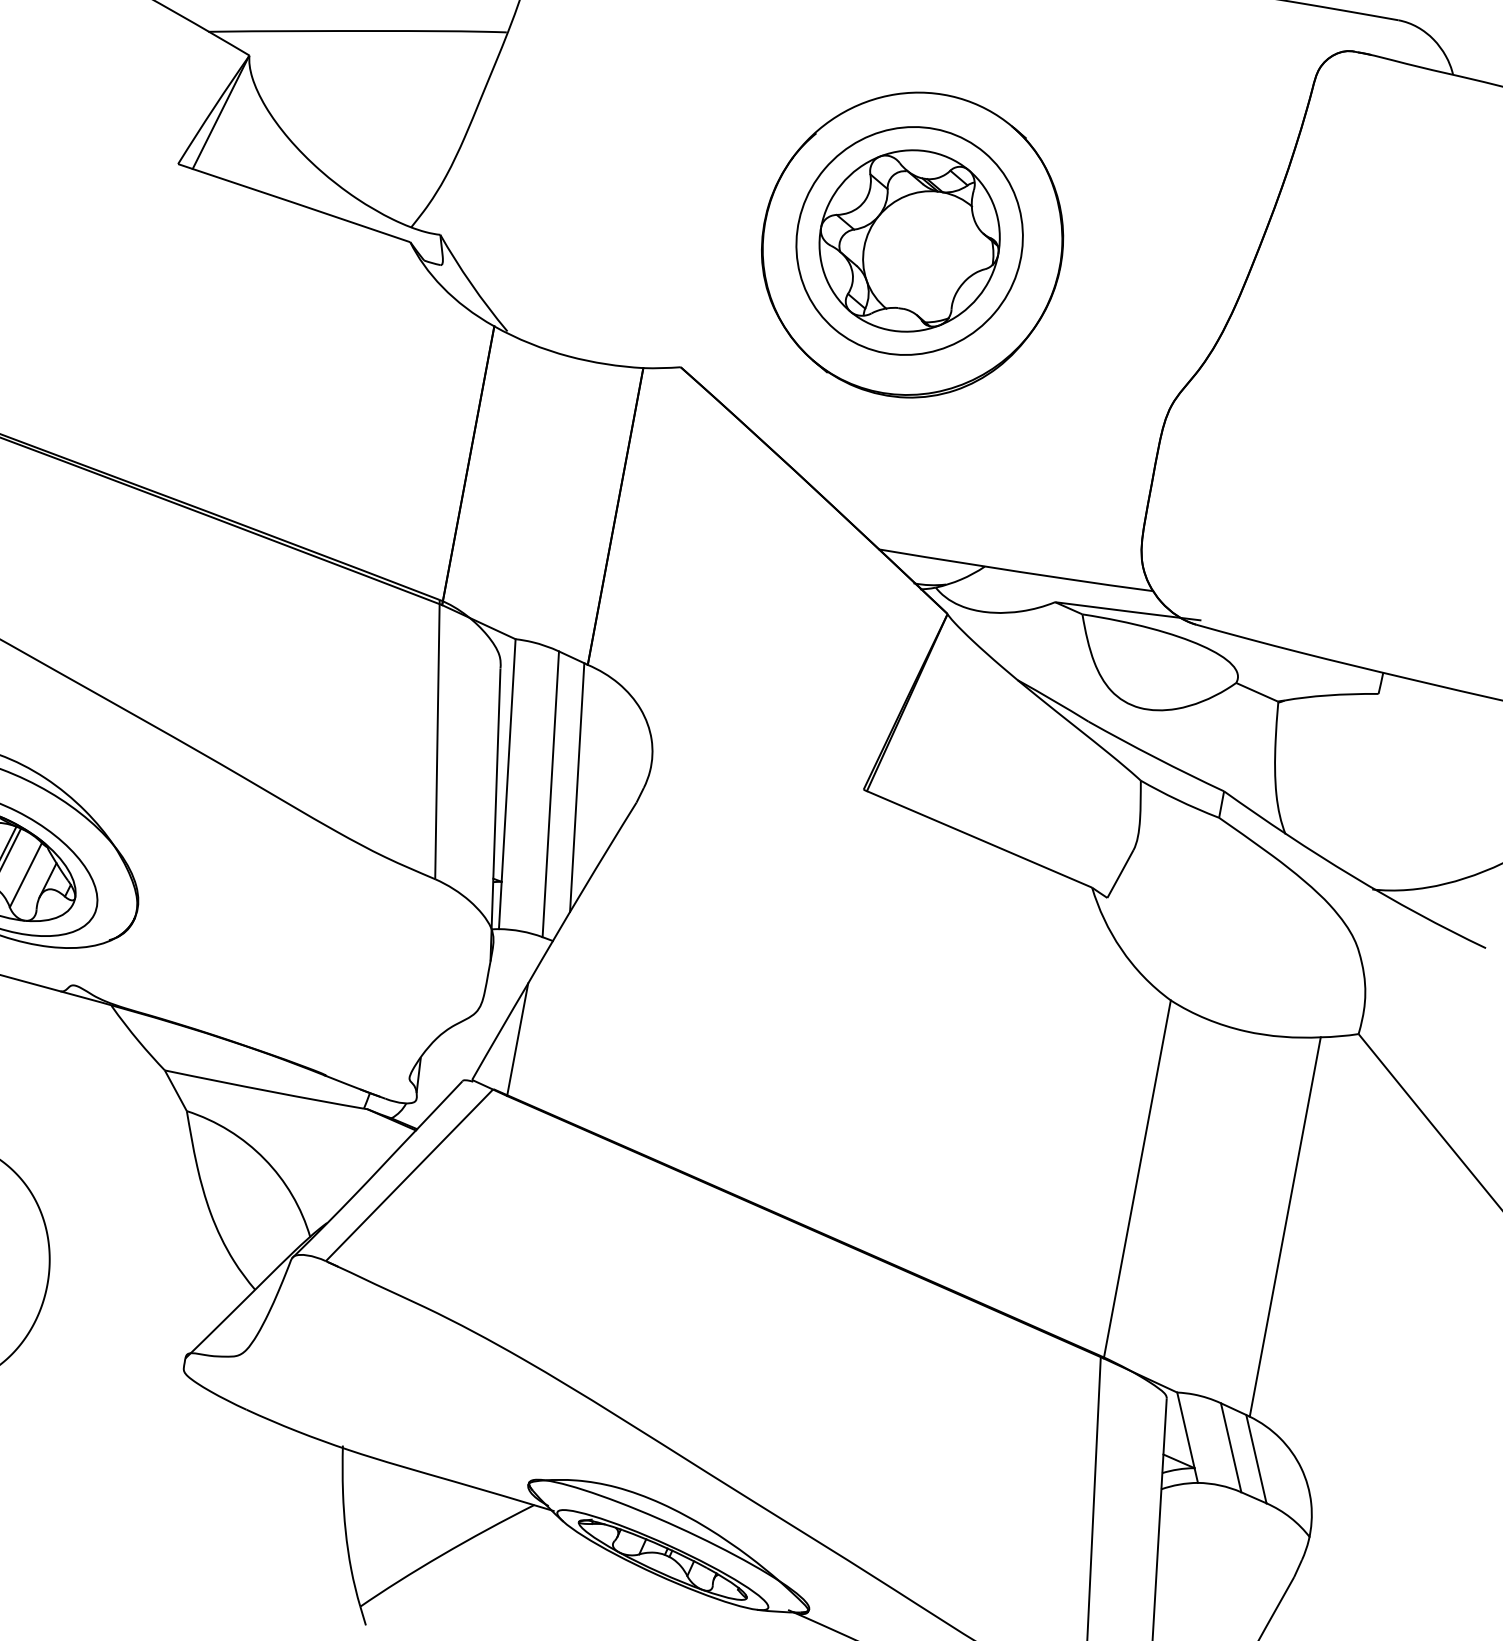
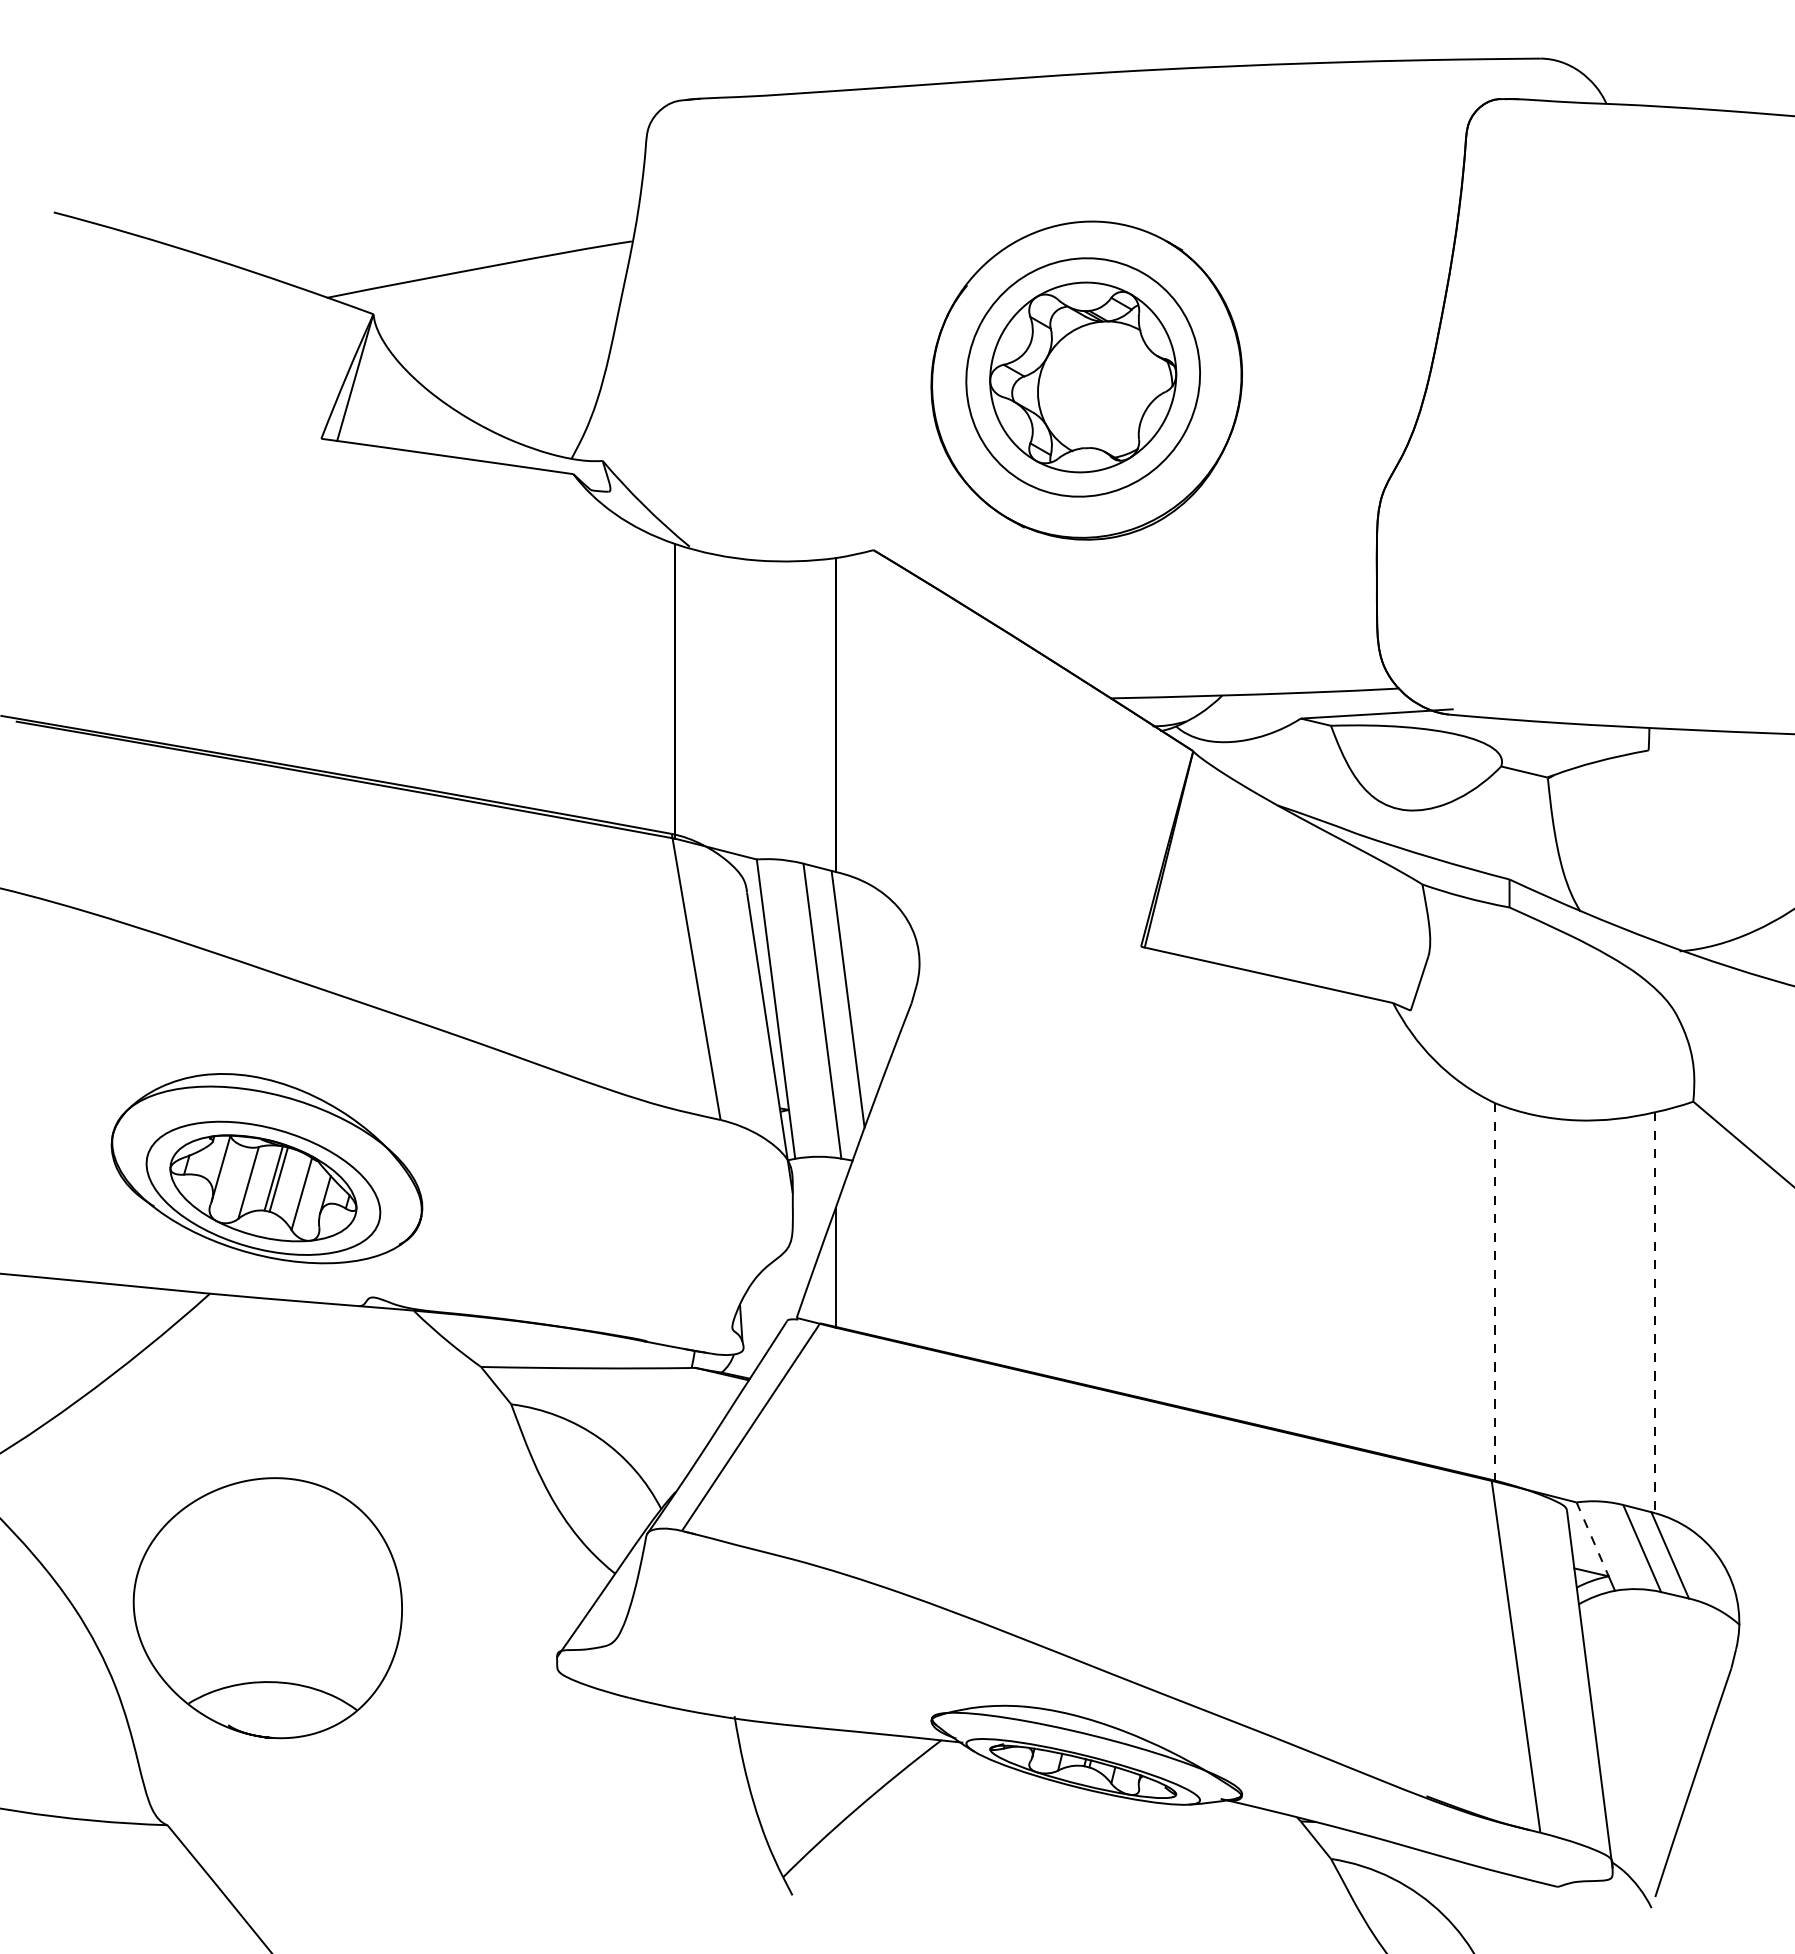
line: (1137, 1179) -> (1495, 1292), solid -> dashed
line: (1285, 1226) -> (1655, 1312), solid -> dashed
line: (1185, 1430) -> (1592, 1539), solid -> dashed

